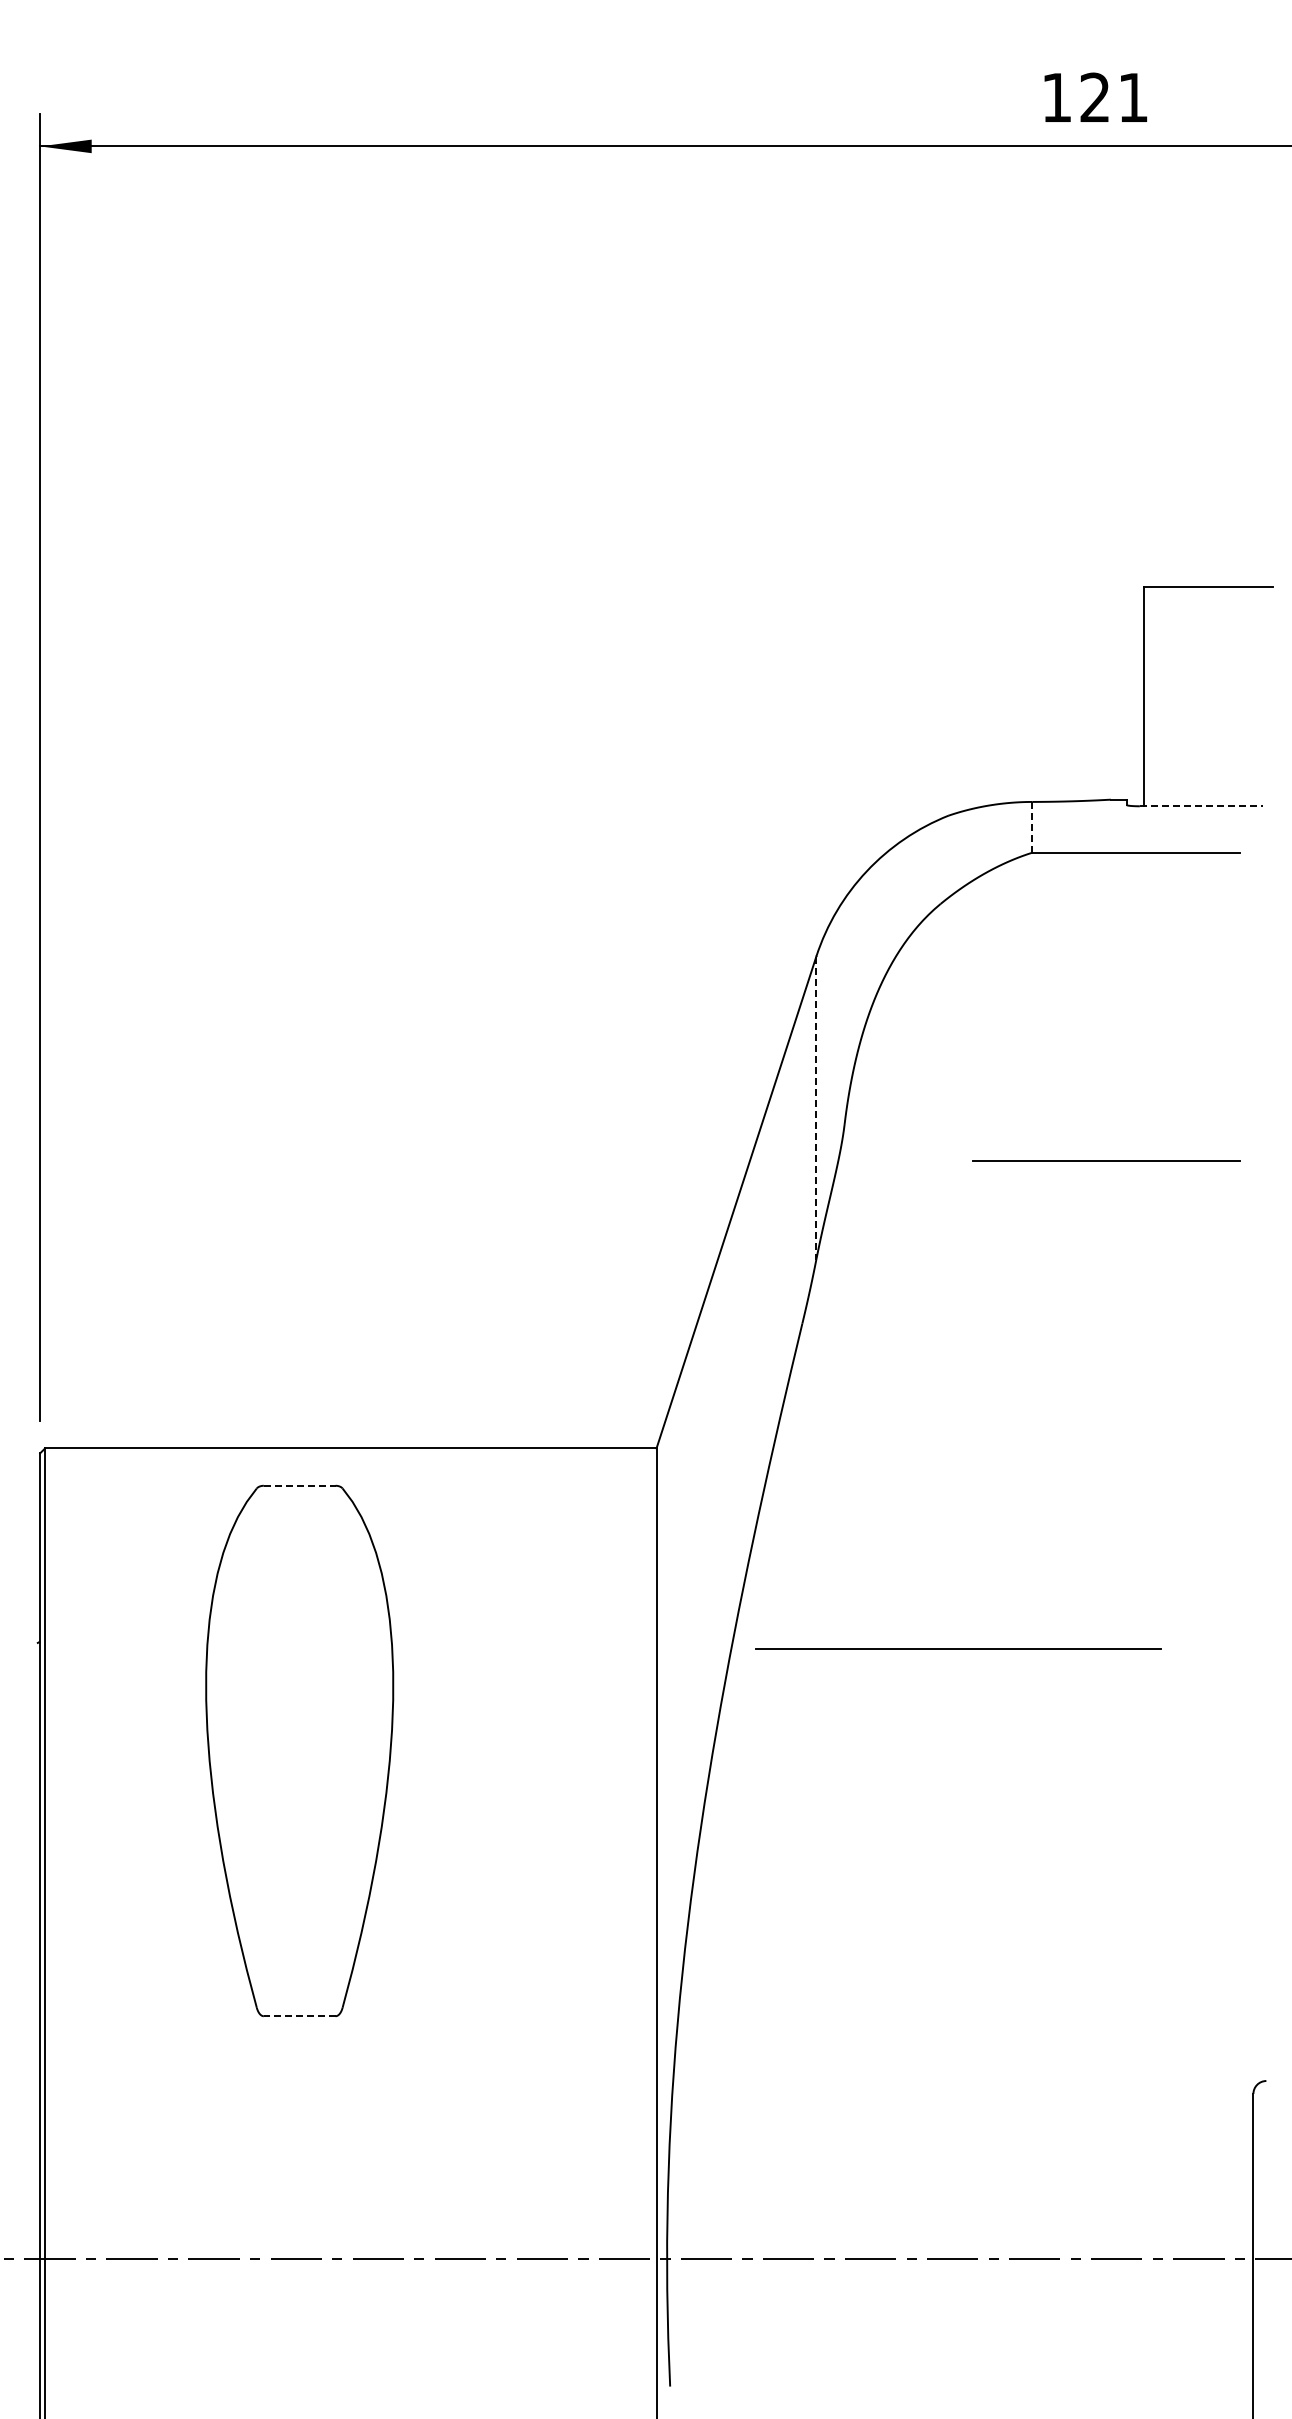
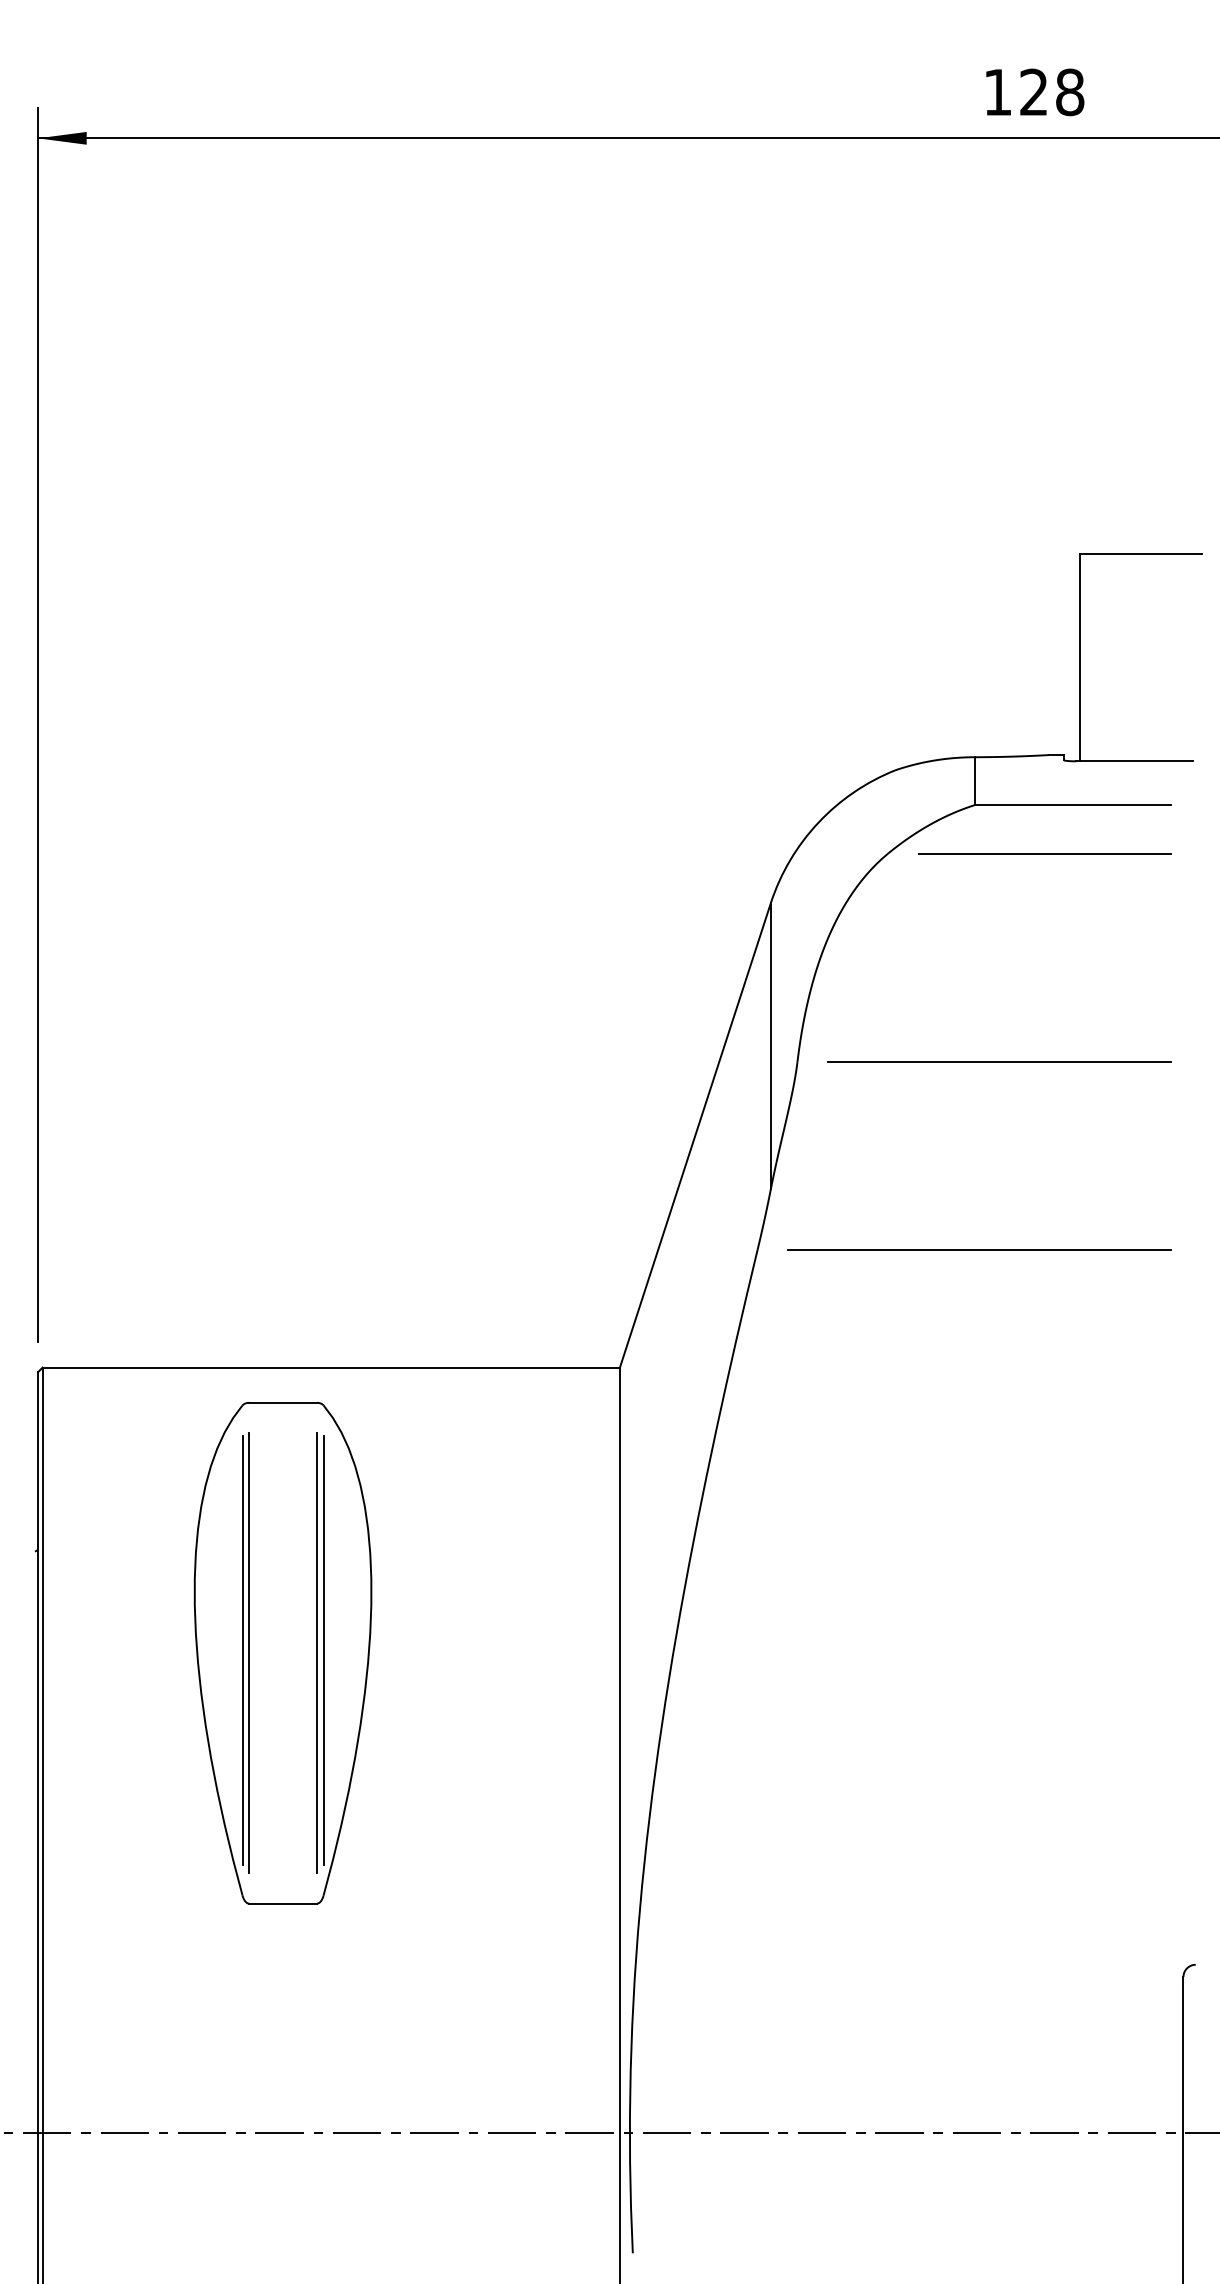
text: (1133, 97) -> (1070, 92), 121 -> 128
line: (1201, 806) -> (1134, 761), dashed -> solid
line: (1032, 827) -> (974, 781), dashed -> solid
line: (816, 1108) -> (770, 1046), dashed -> solid
line: (1058, 1124) -> (999, 1061), added
line: (1106, 1160) -> (1044, 853), moved
line: (299, 1485) -> (282, 1402), dashed -> solid
line: (958, 1648) -> (979, 1249), moved
line: (256, 1747) -> (242, 1649), added
line: (342, 1747) -> (323, 1649), added
line: (263, 1750) -> (248, 1652), added
line: (335, 1750) -> (316, 1652), added
line: (299, 2016) -> (282, 1903), dashed -> solid

